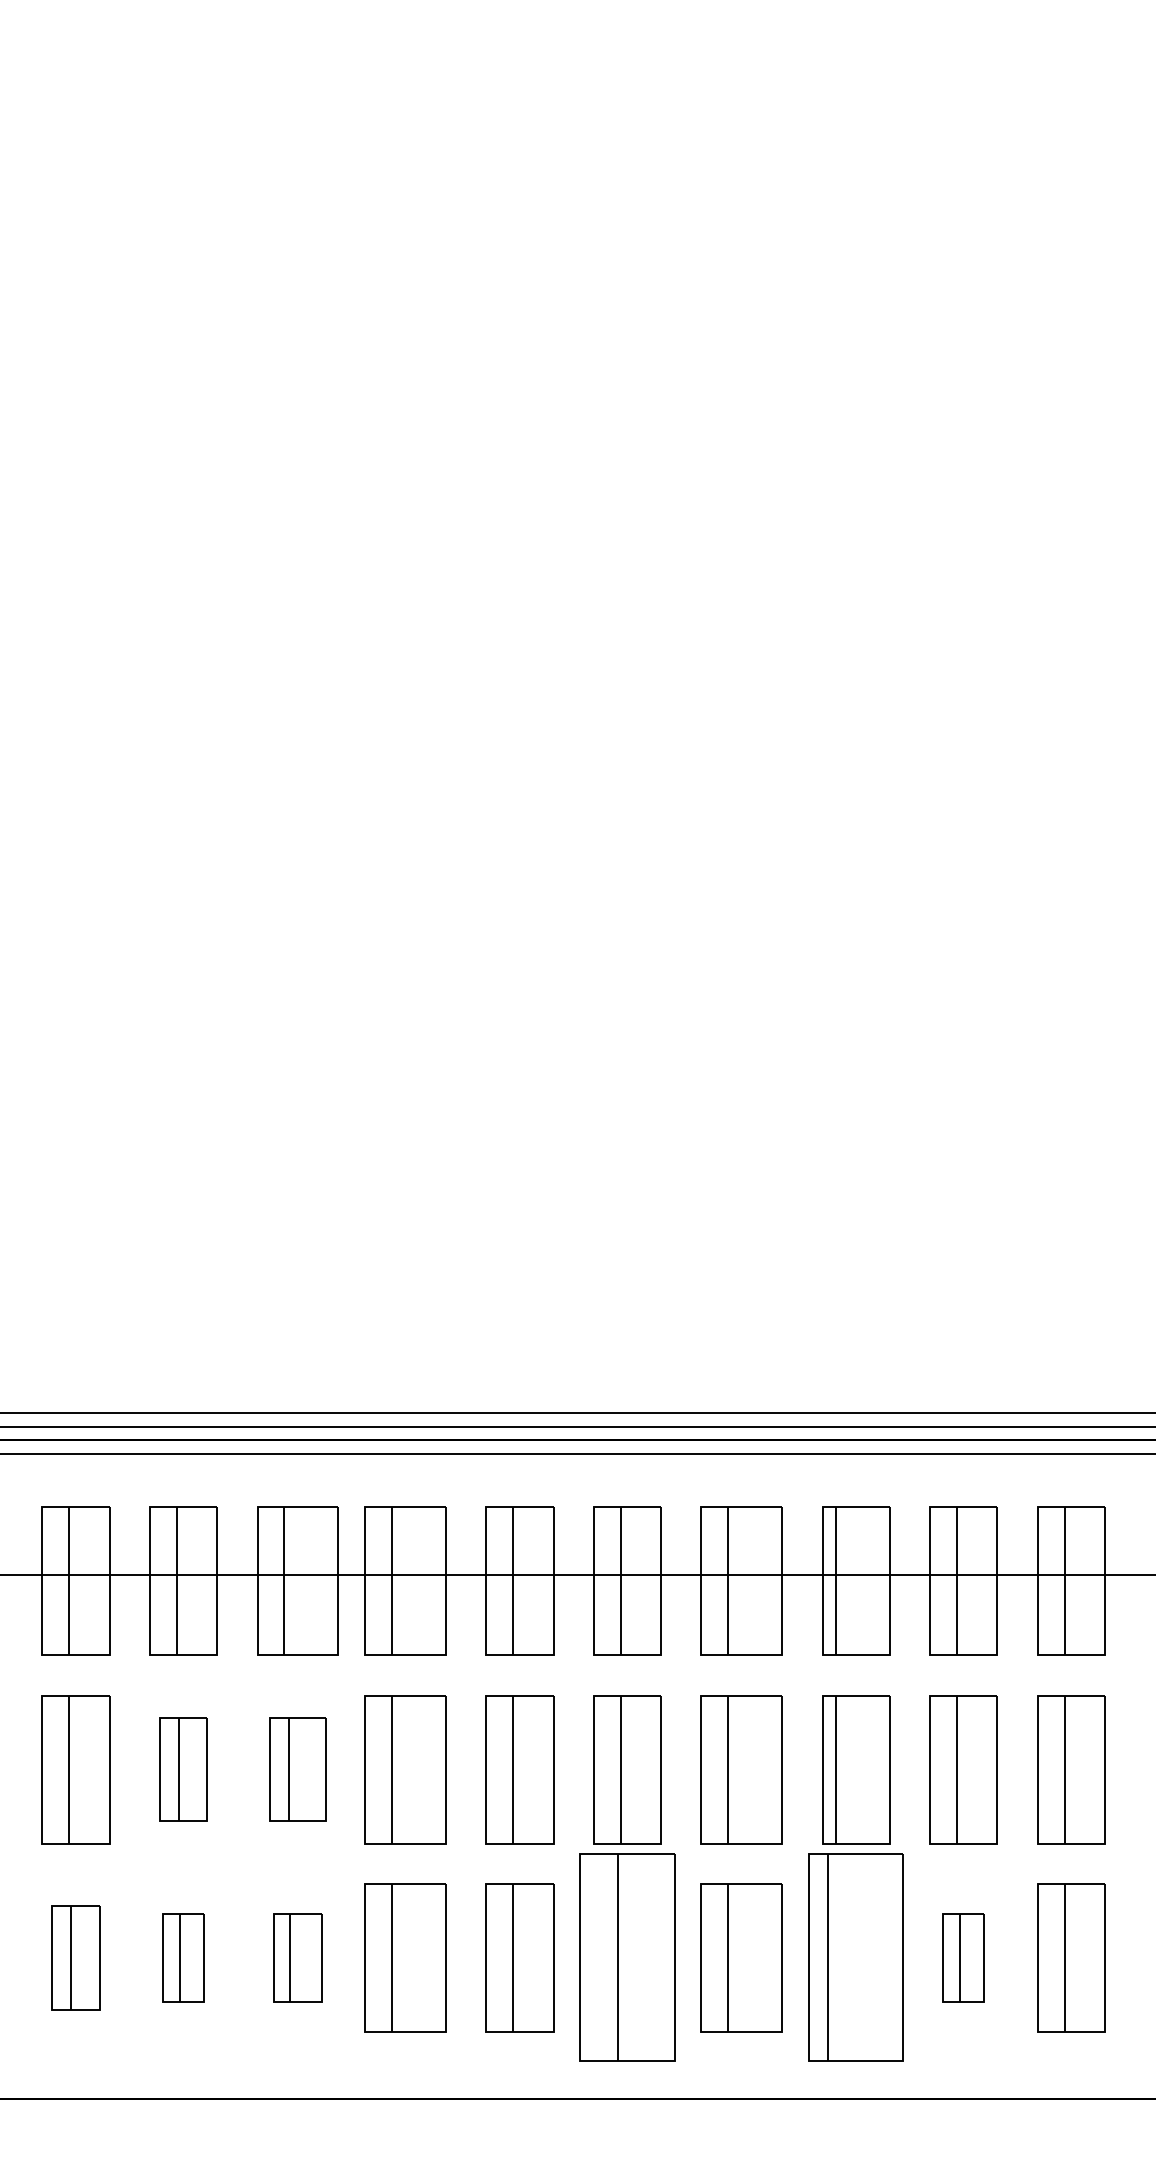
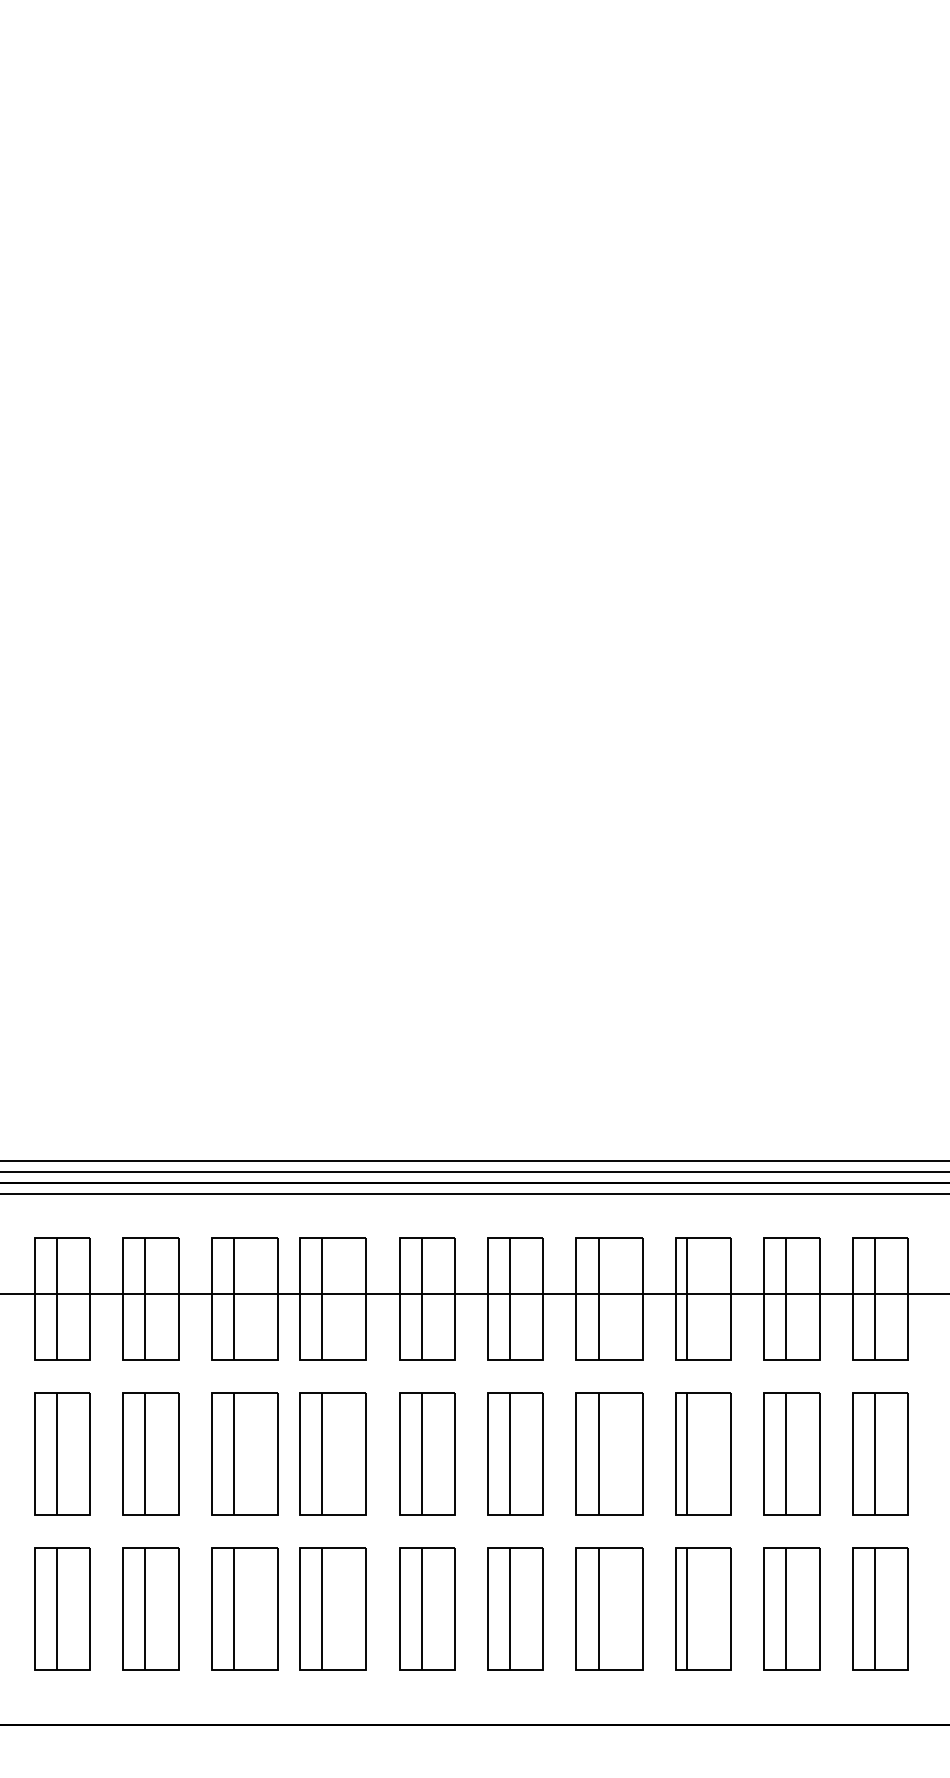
part: (183, 1769) -> (150, 1453), size x1.43
part: (297, 1769) -> (244, 1453), size x1.43
part: (75, 1957) -> (62, 1608), size x1.43
part: (183, 1957) -> (150, 1608), size x1.67
part: (297, 1957) -> (244, 1608), size x1.67
part: (627, 1957) -> (515, 1608), size x0.71
part: (856, 1957) -> (703, 1608), size x0.71
part: (963, 1957) -> (791, 1608), size x1.67

